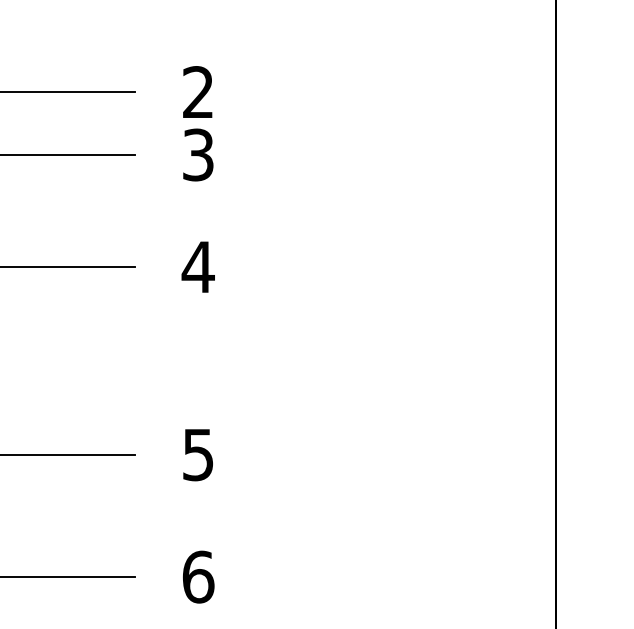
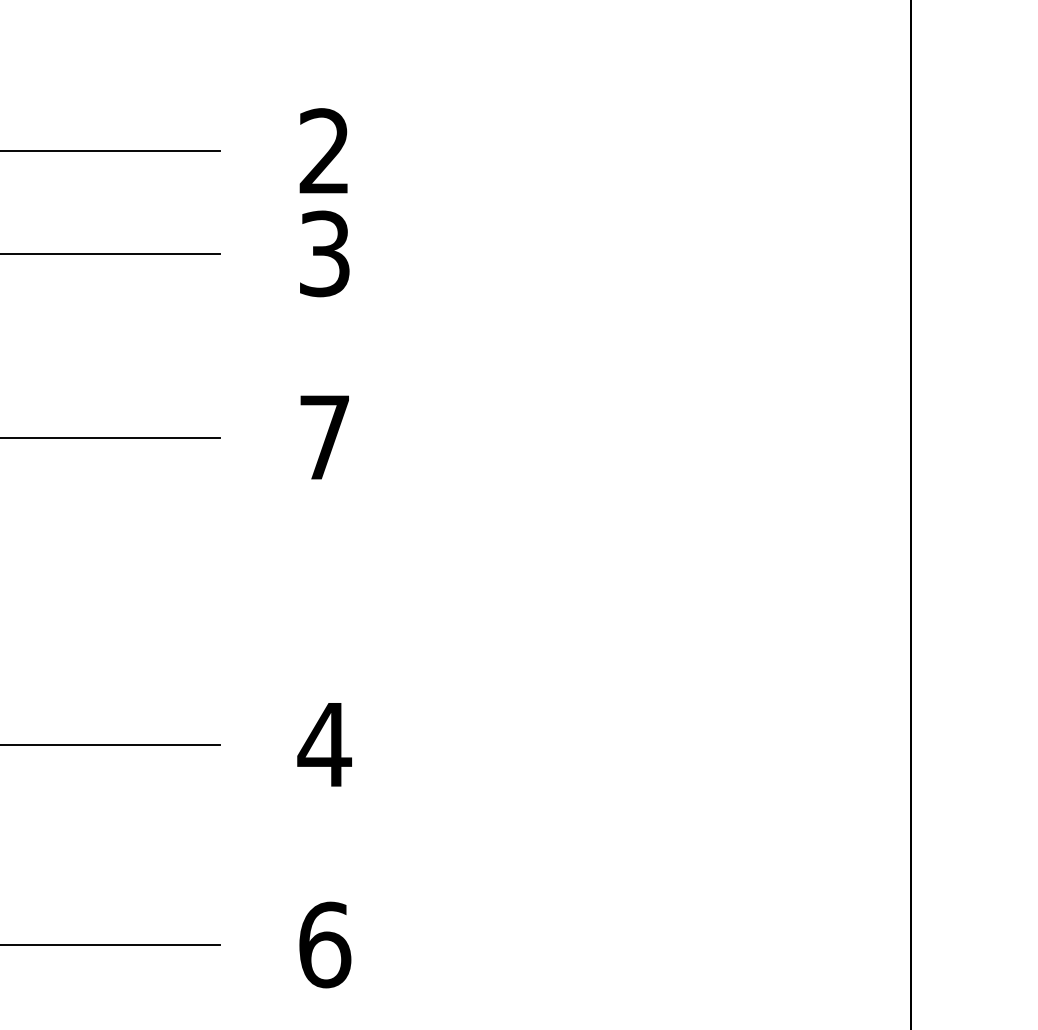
text: (197, 266) -> (323, 436), 4 -> 7
text: (197, 455) -> (323, 745), 5 -> 4

